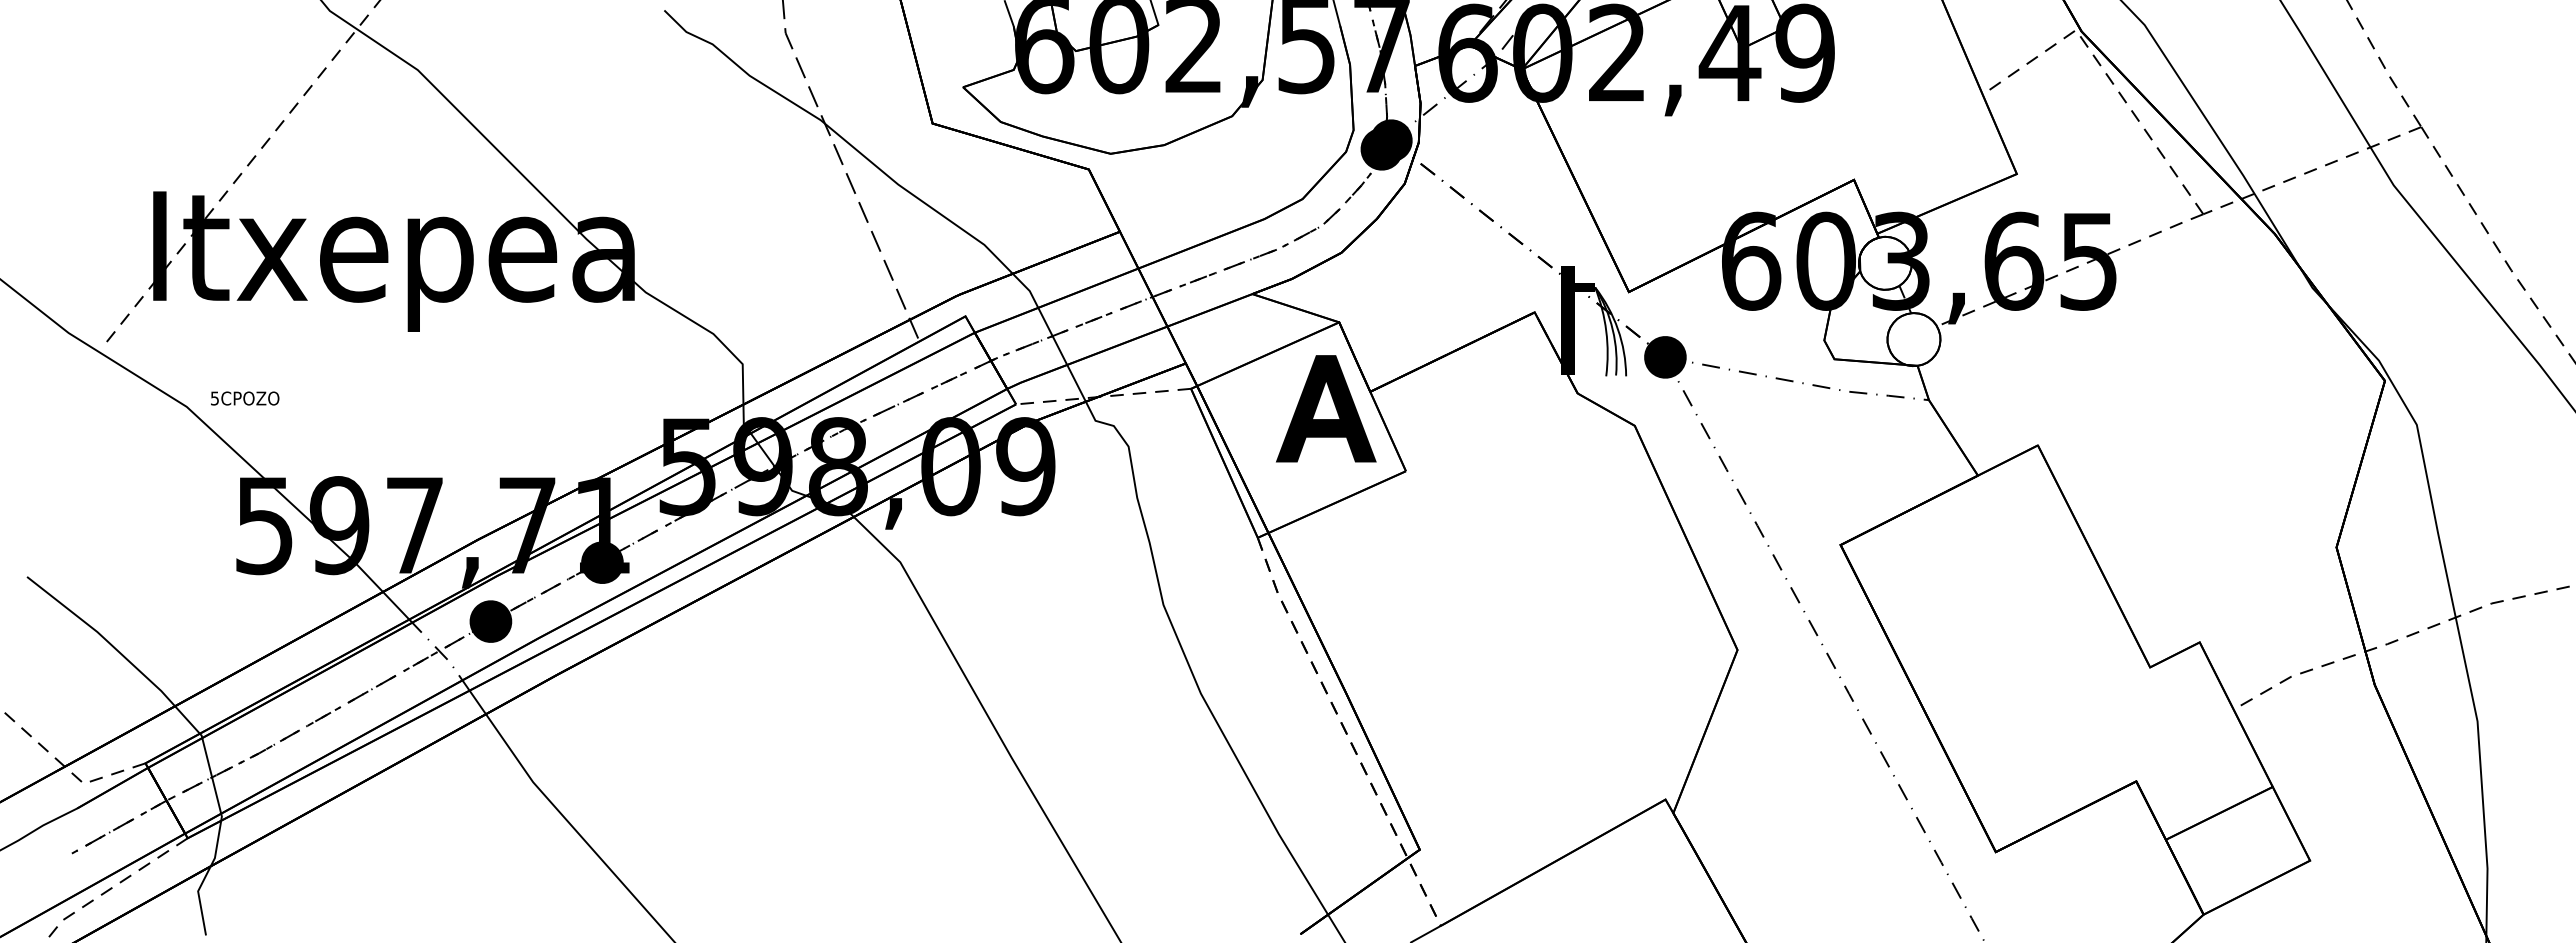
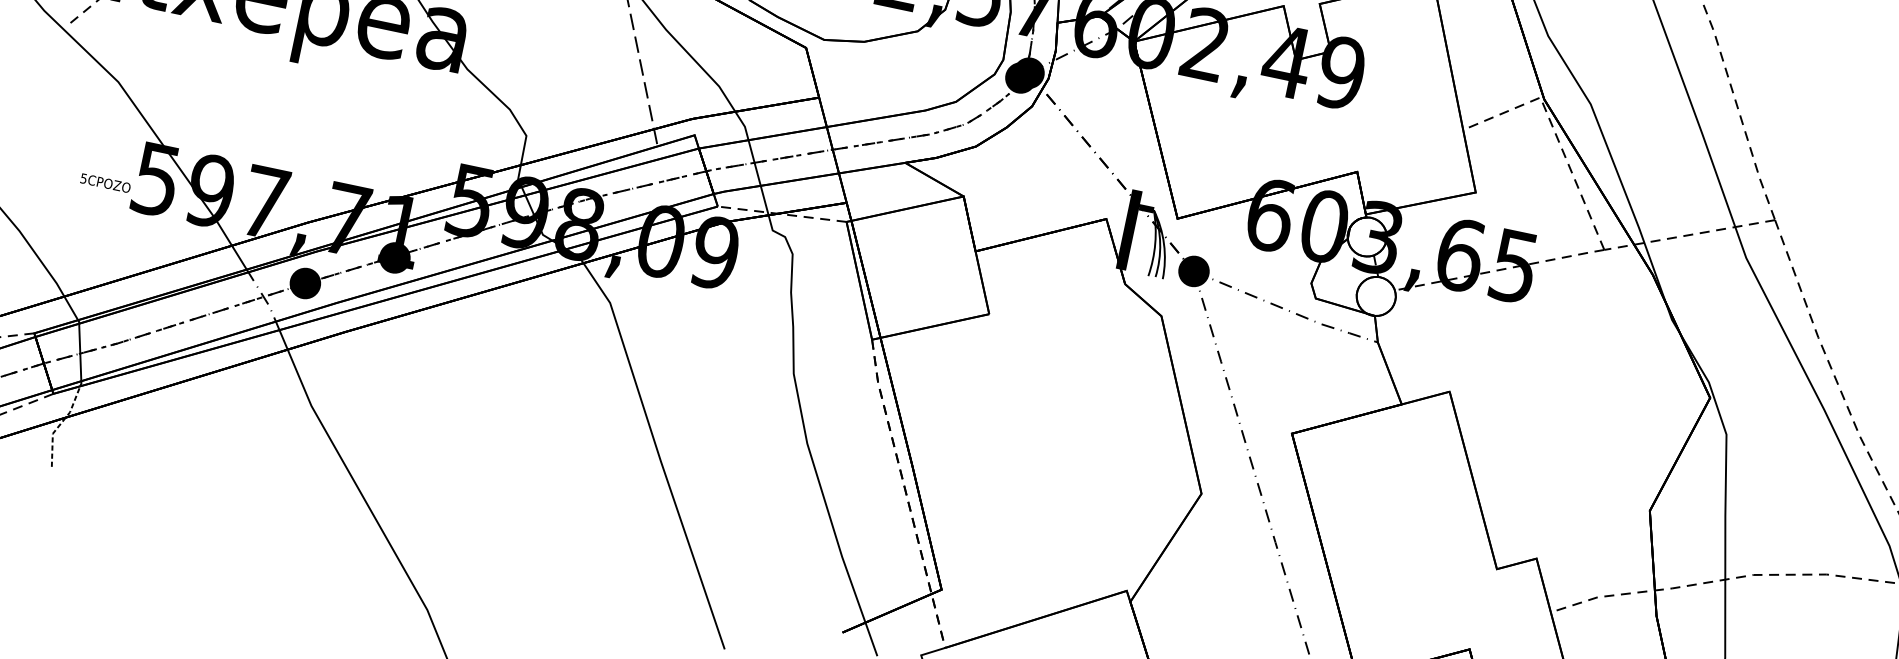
text: (245, 398) -> (105, 183), moved
part: (1326, 408) -> (941, 256), removed
line: (205, 877) -> (60, 424), solid -> dashed

